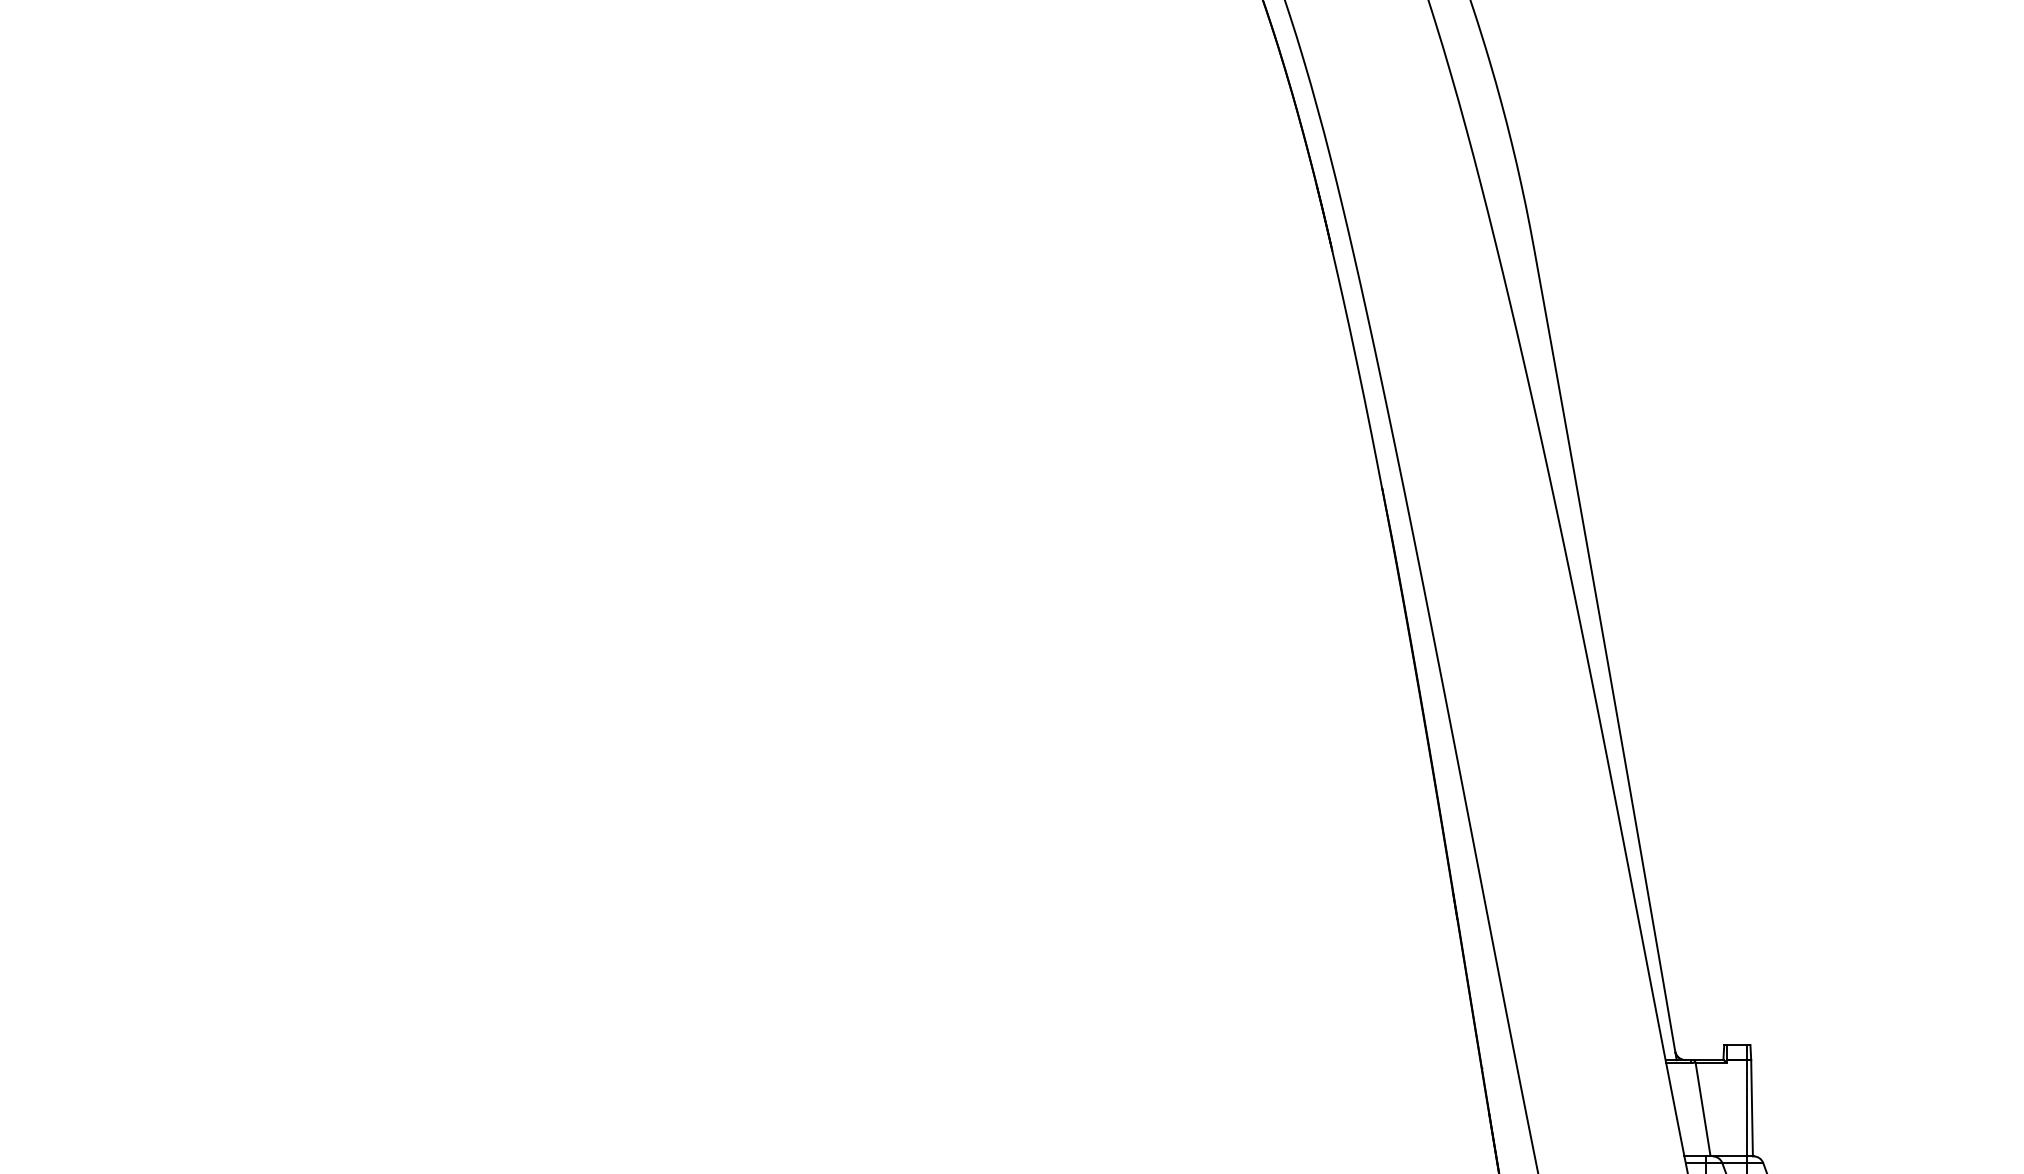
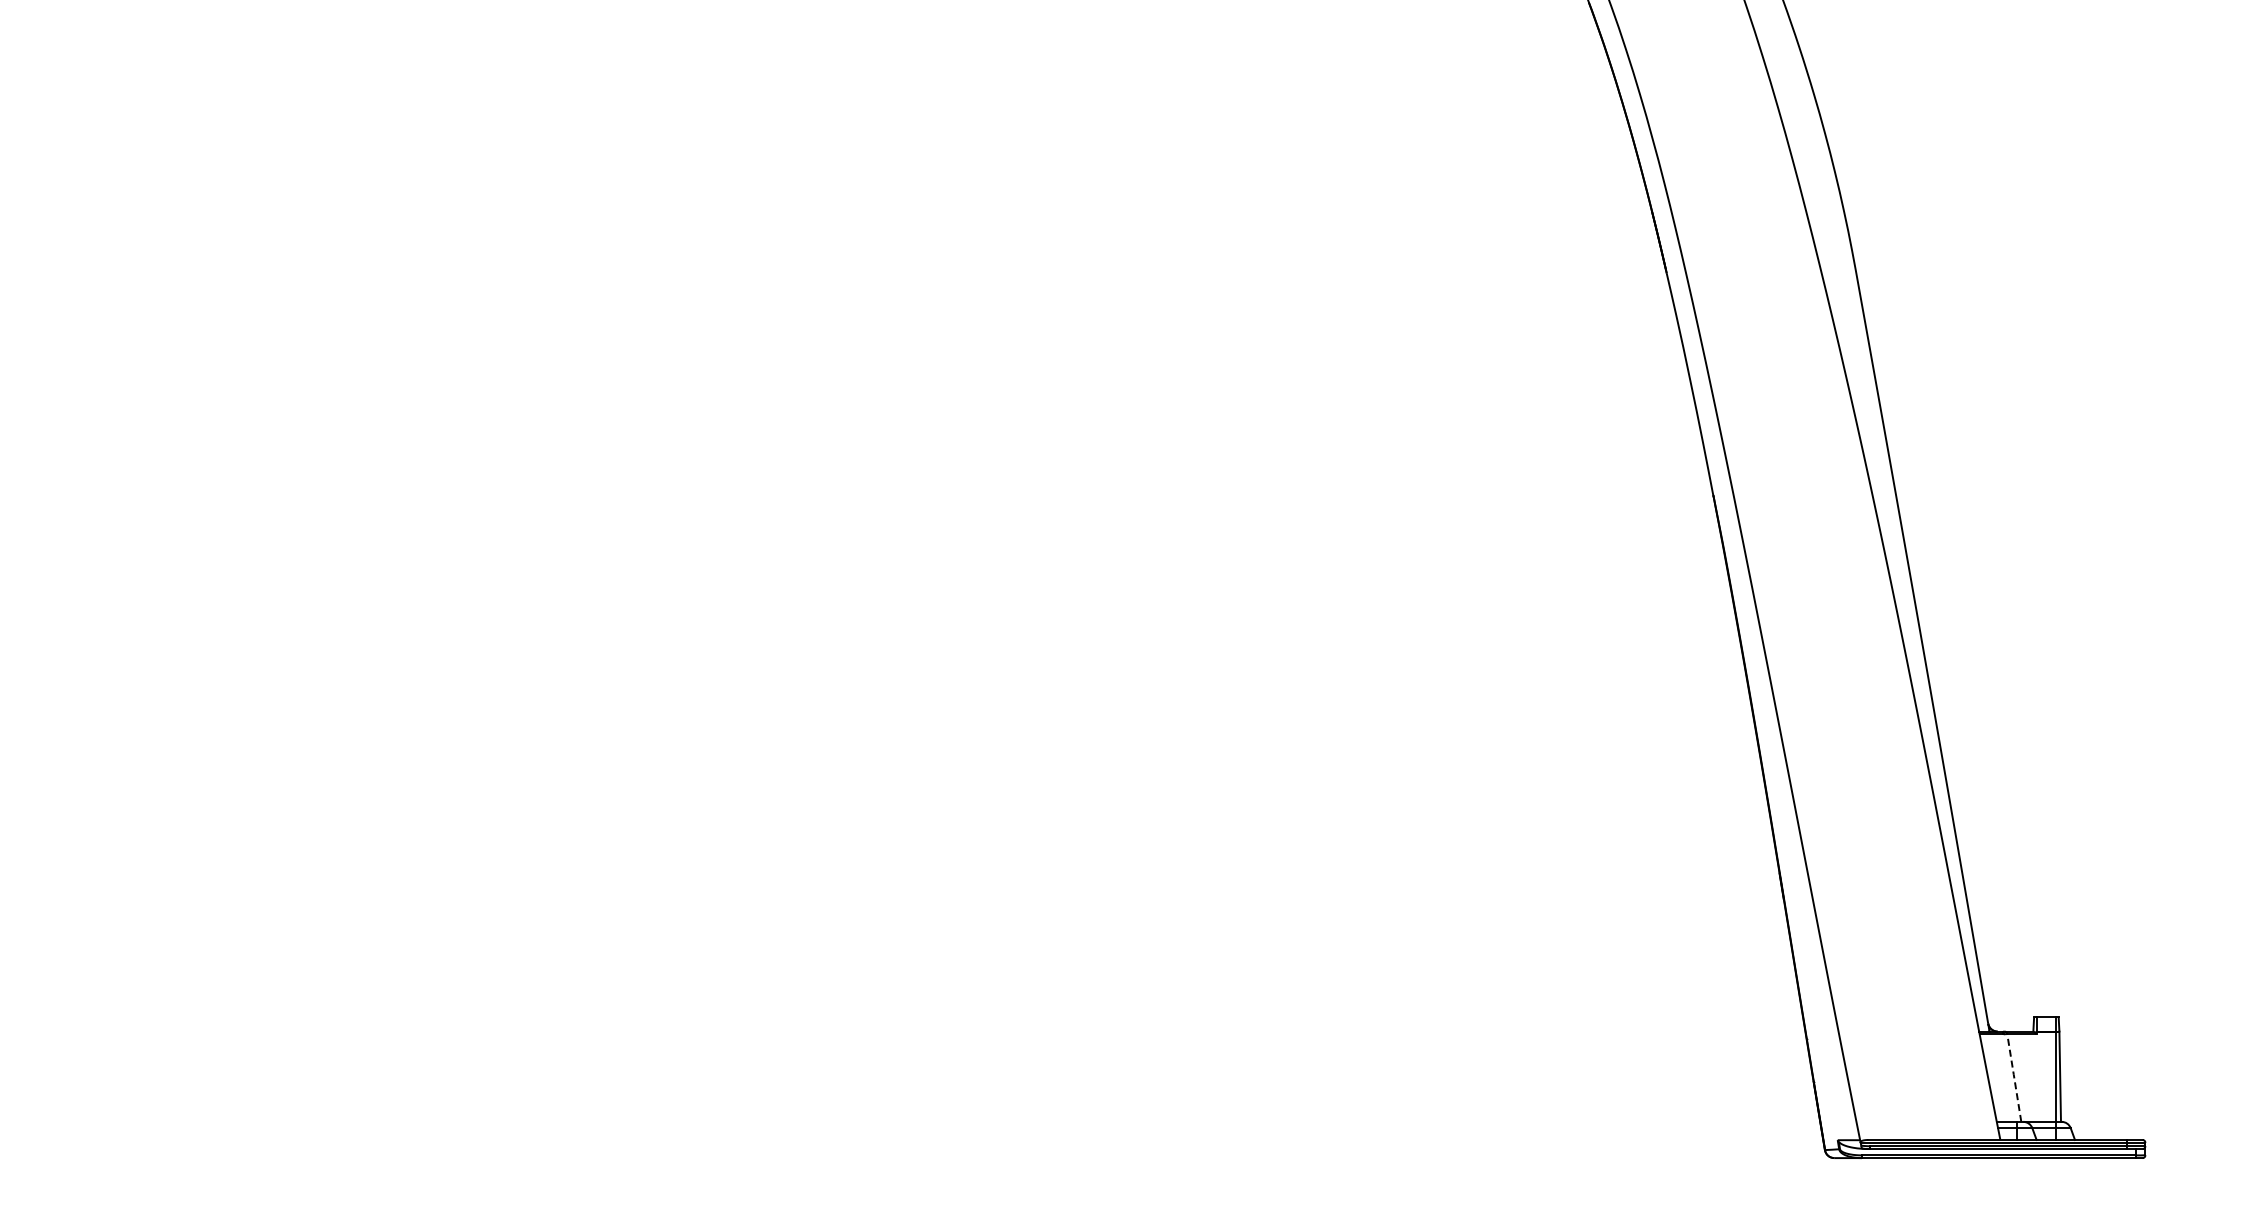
line: (1703, 1108) -> (2014, 1076), solid -> dashed

